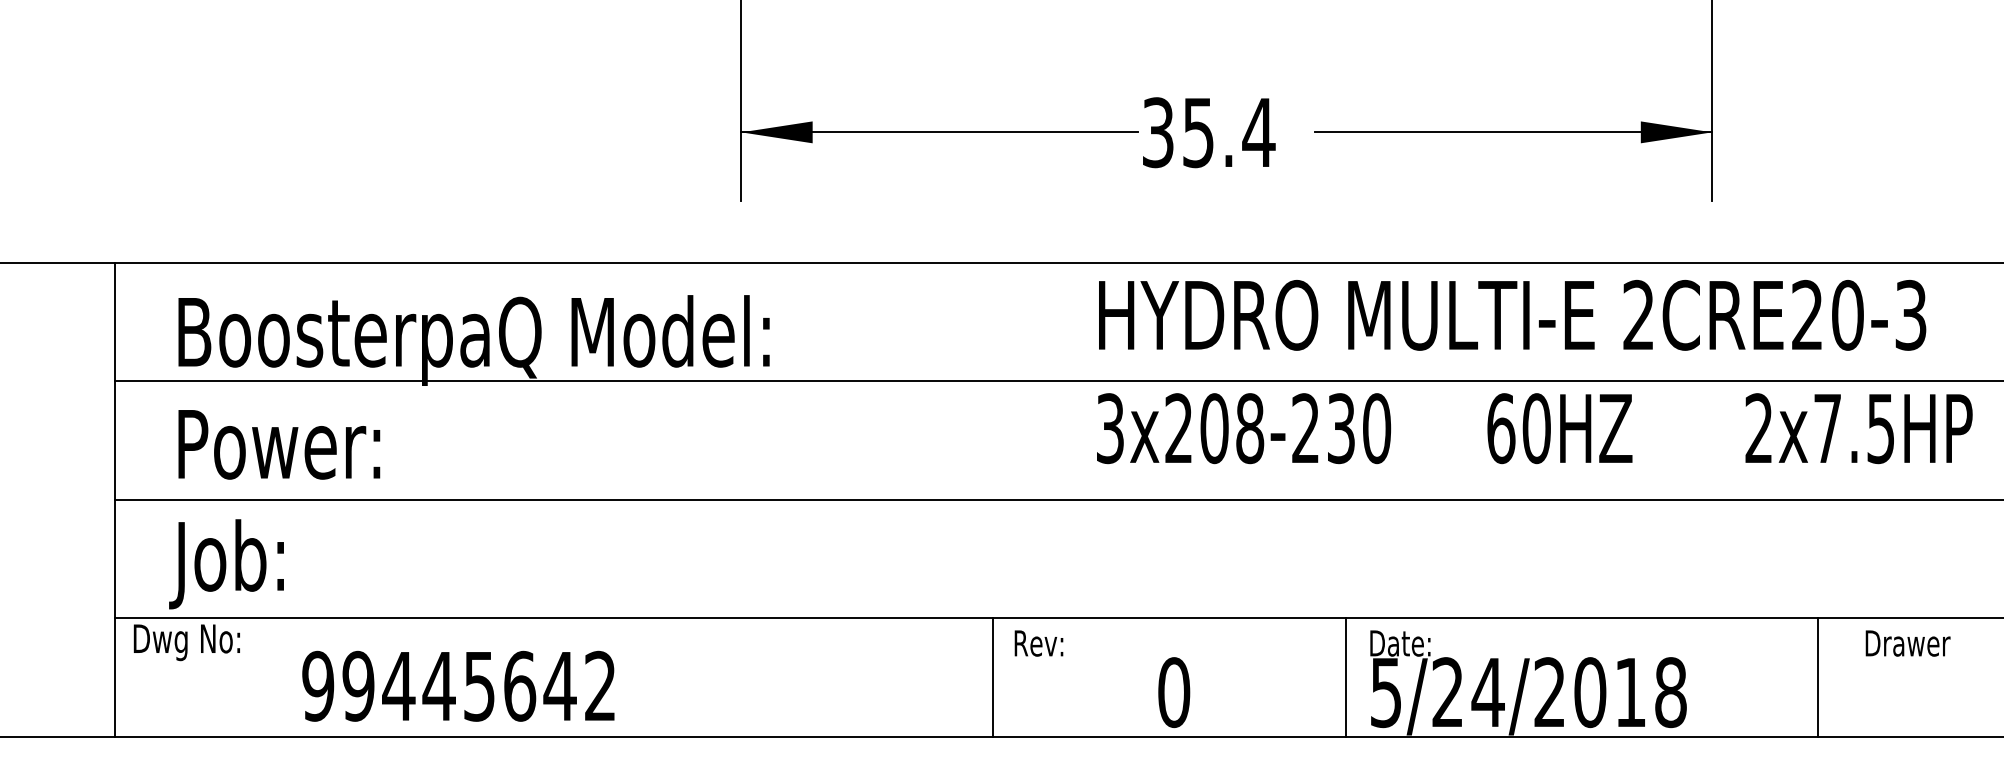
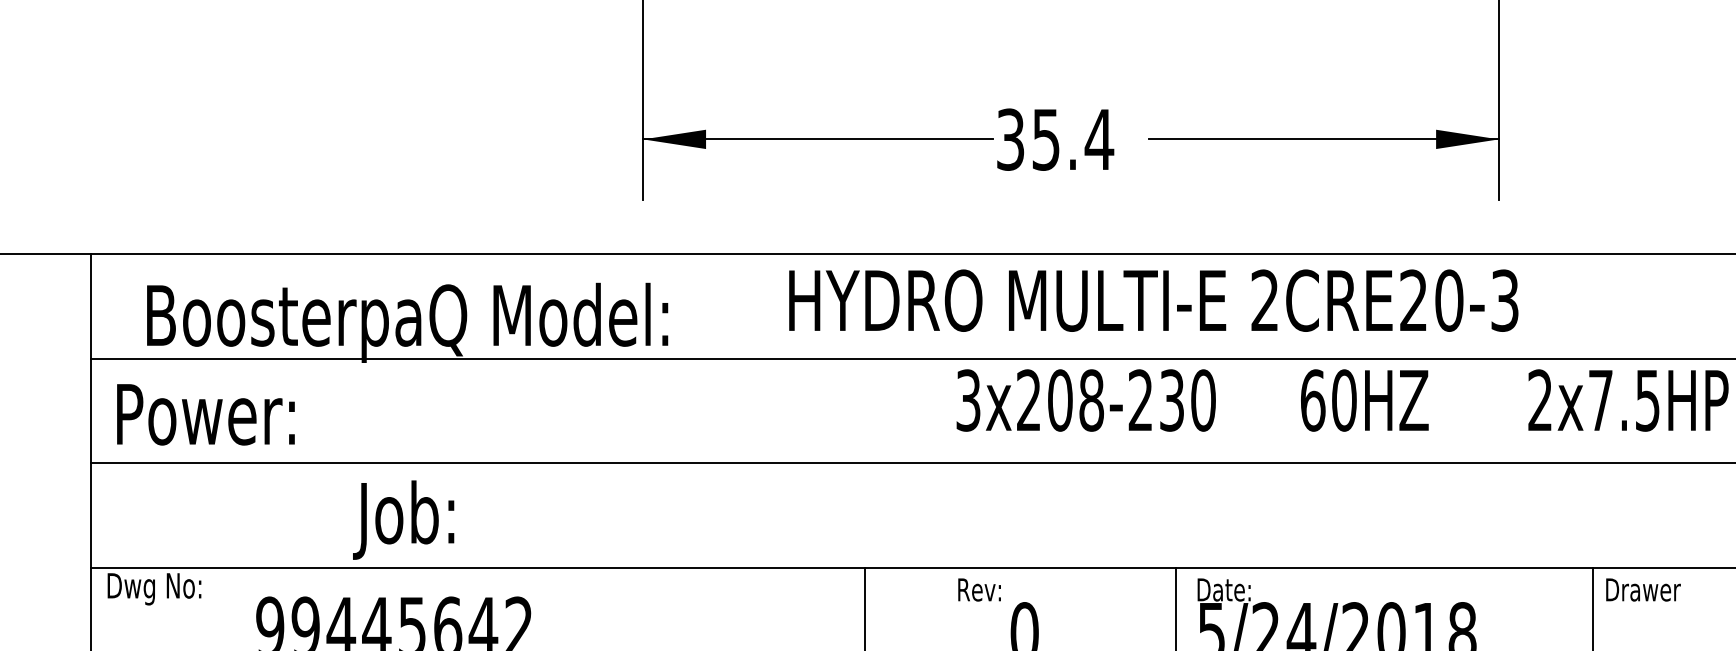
text: (1512, 315) -> (1153, 300), moved
text: (279, 444) -> (206, 414), moved
text: (226, 564) -> (403, 520), moved
text: (1038, 643) -> (979, 589), moved
text: (1907, 643) -> (1642, 589), moved

